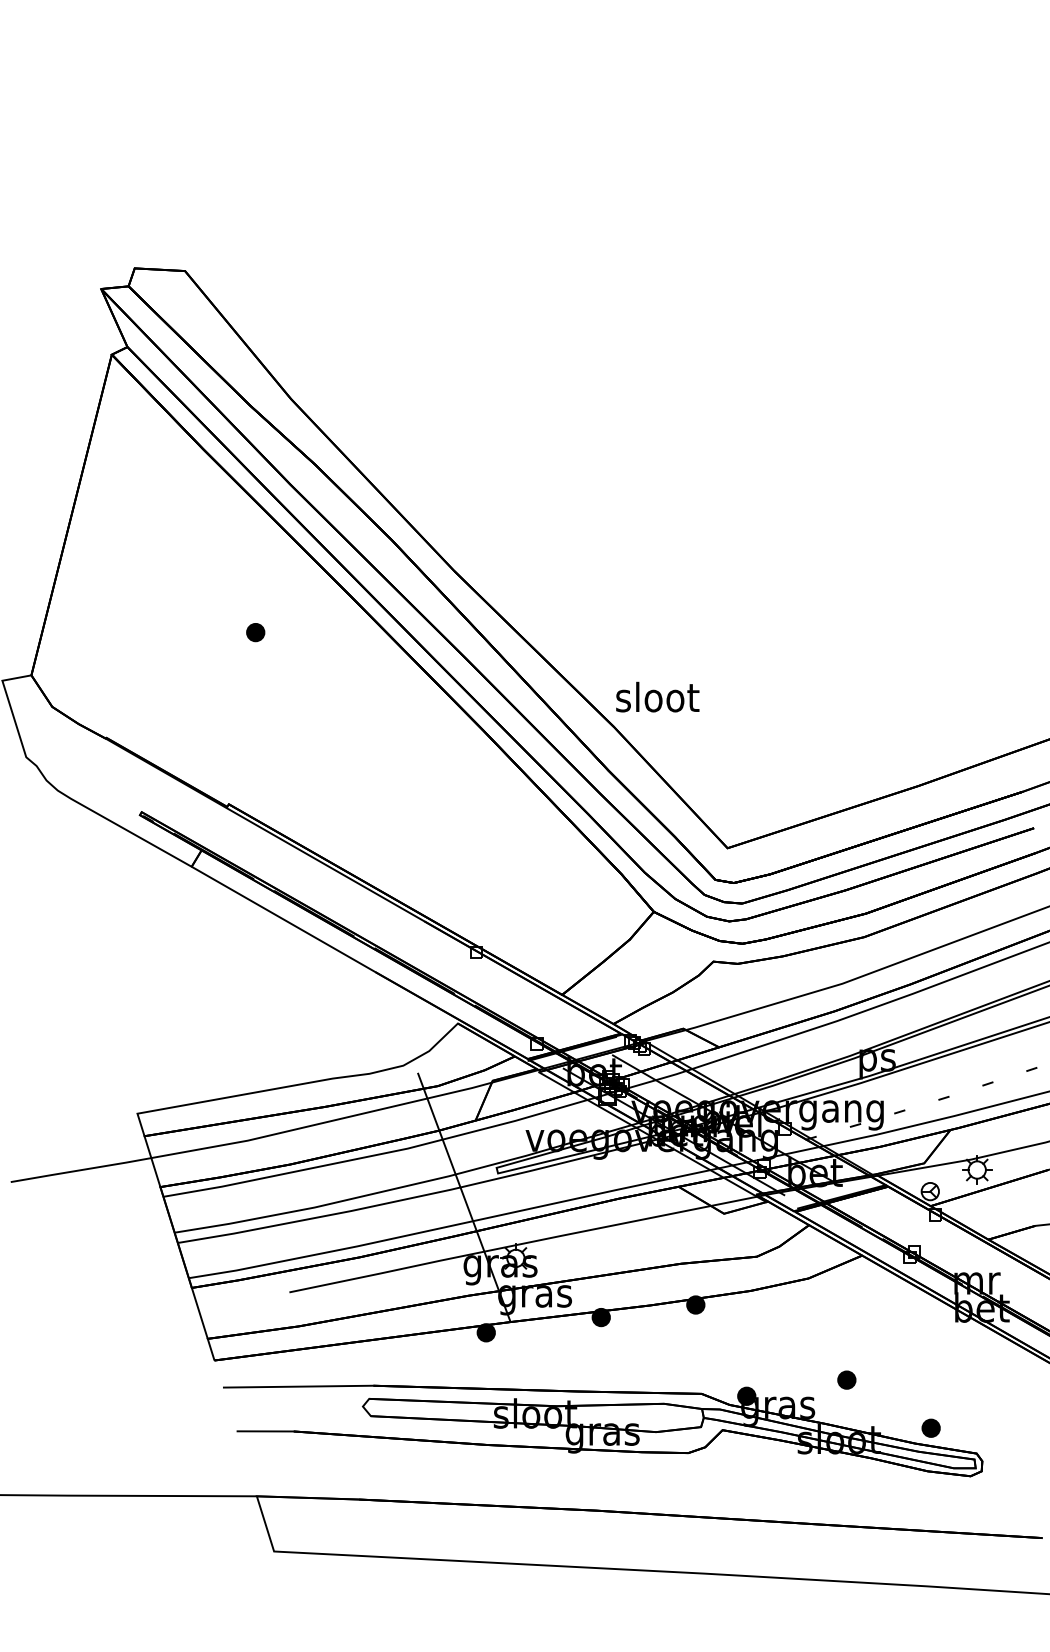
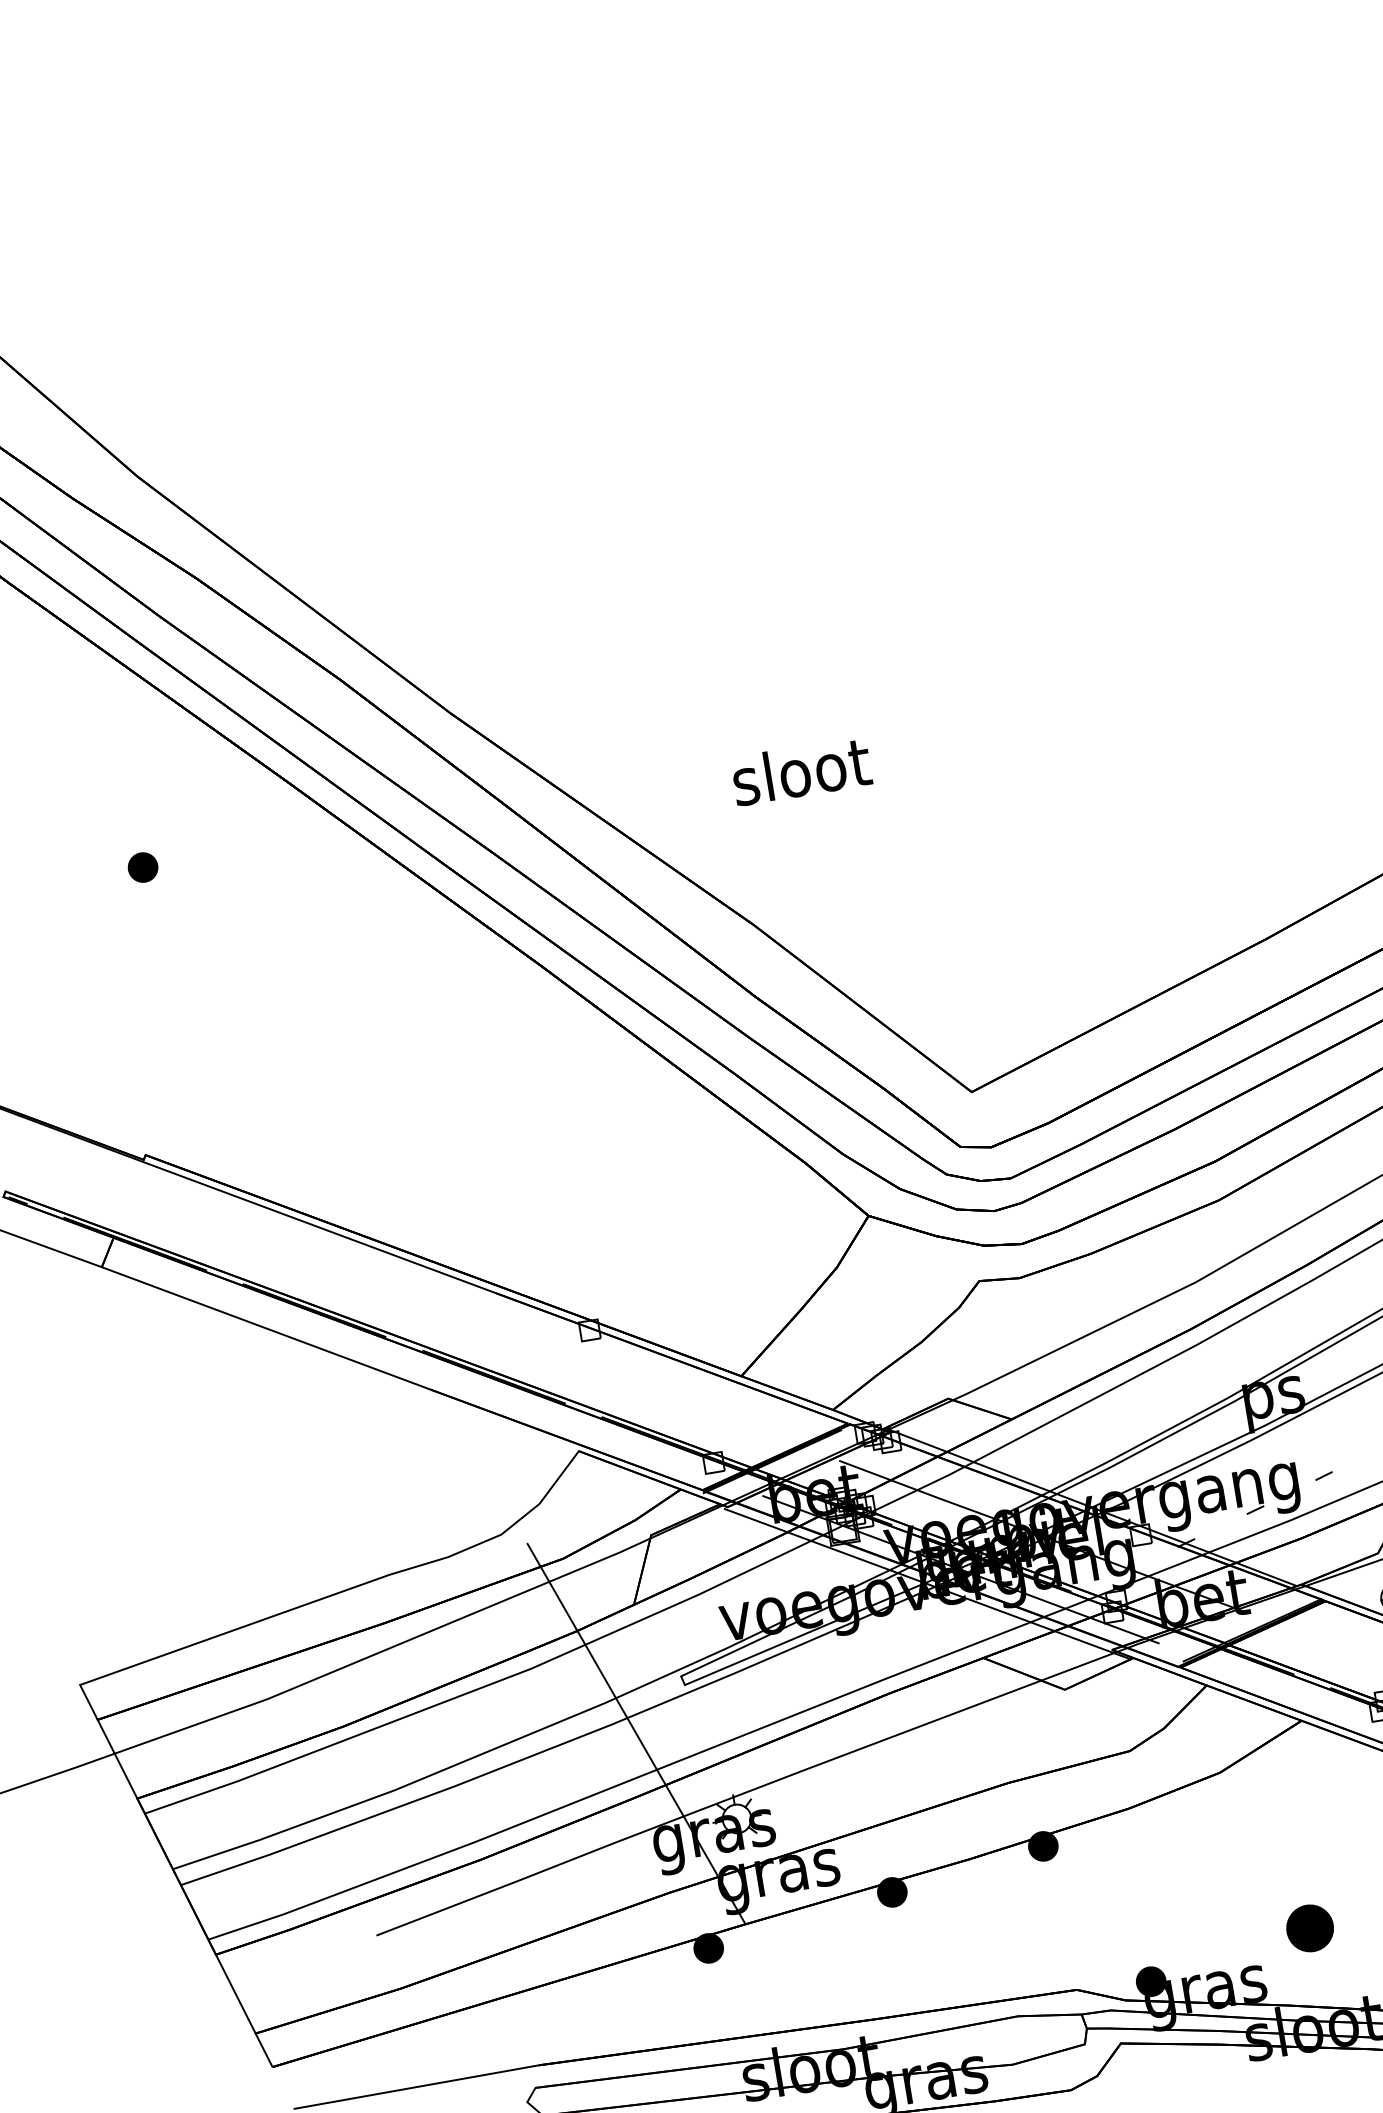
text: (657, 696) -> (800, 770), moved
part: (846, 1379) -> (1309, 1927), size x1.6

